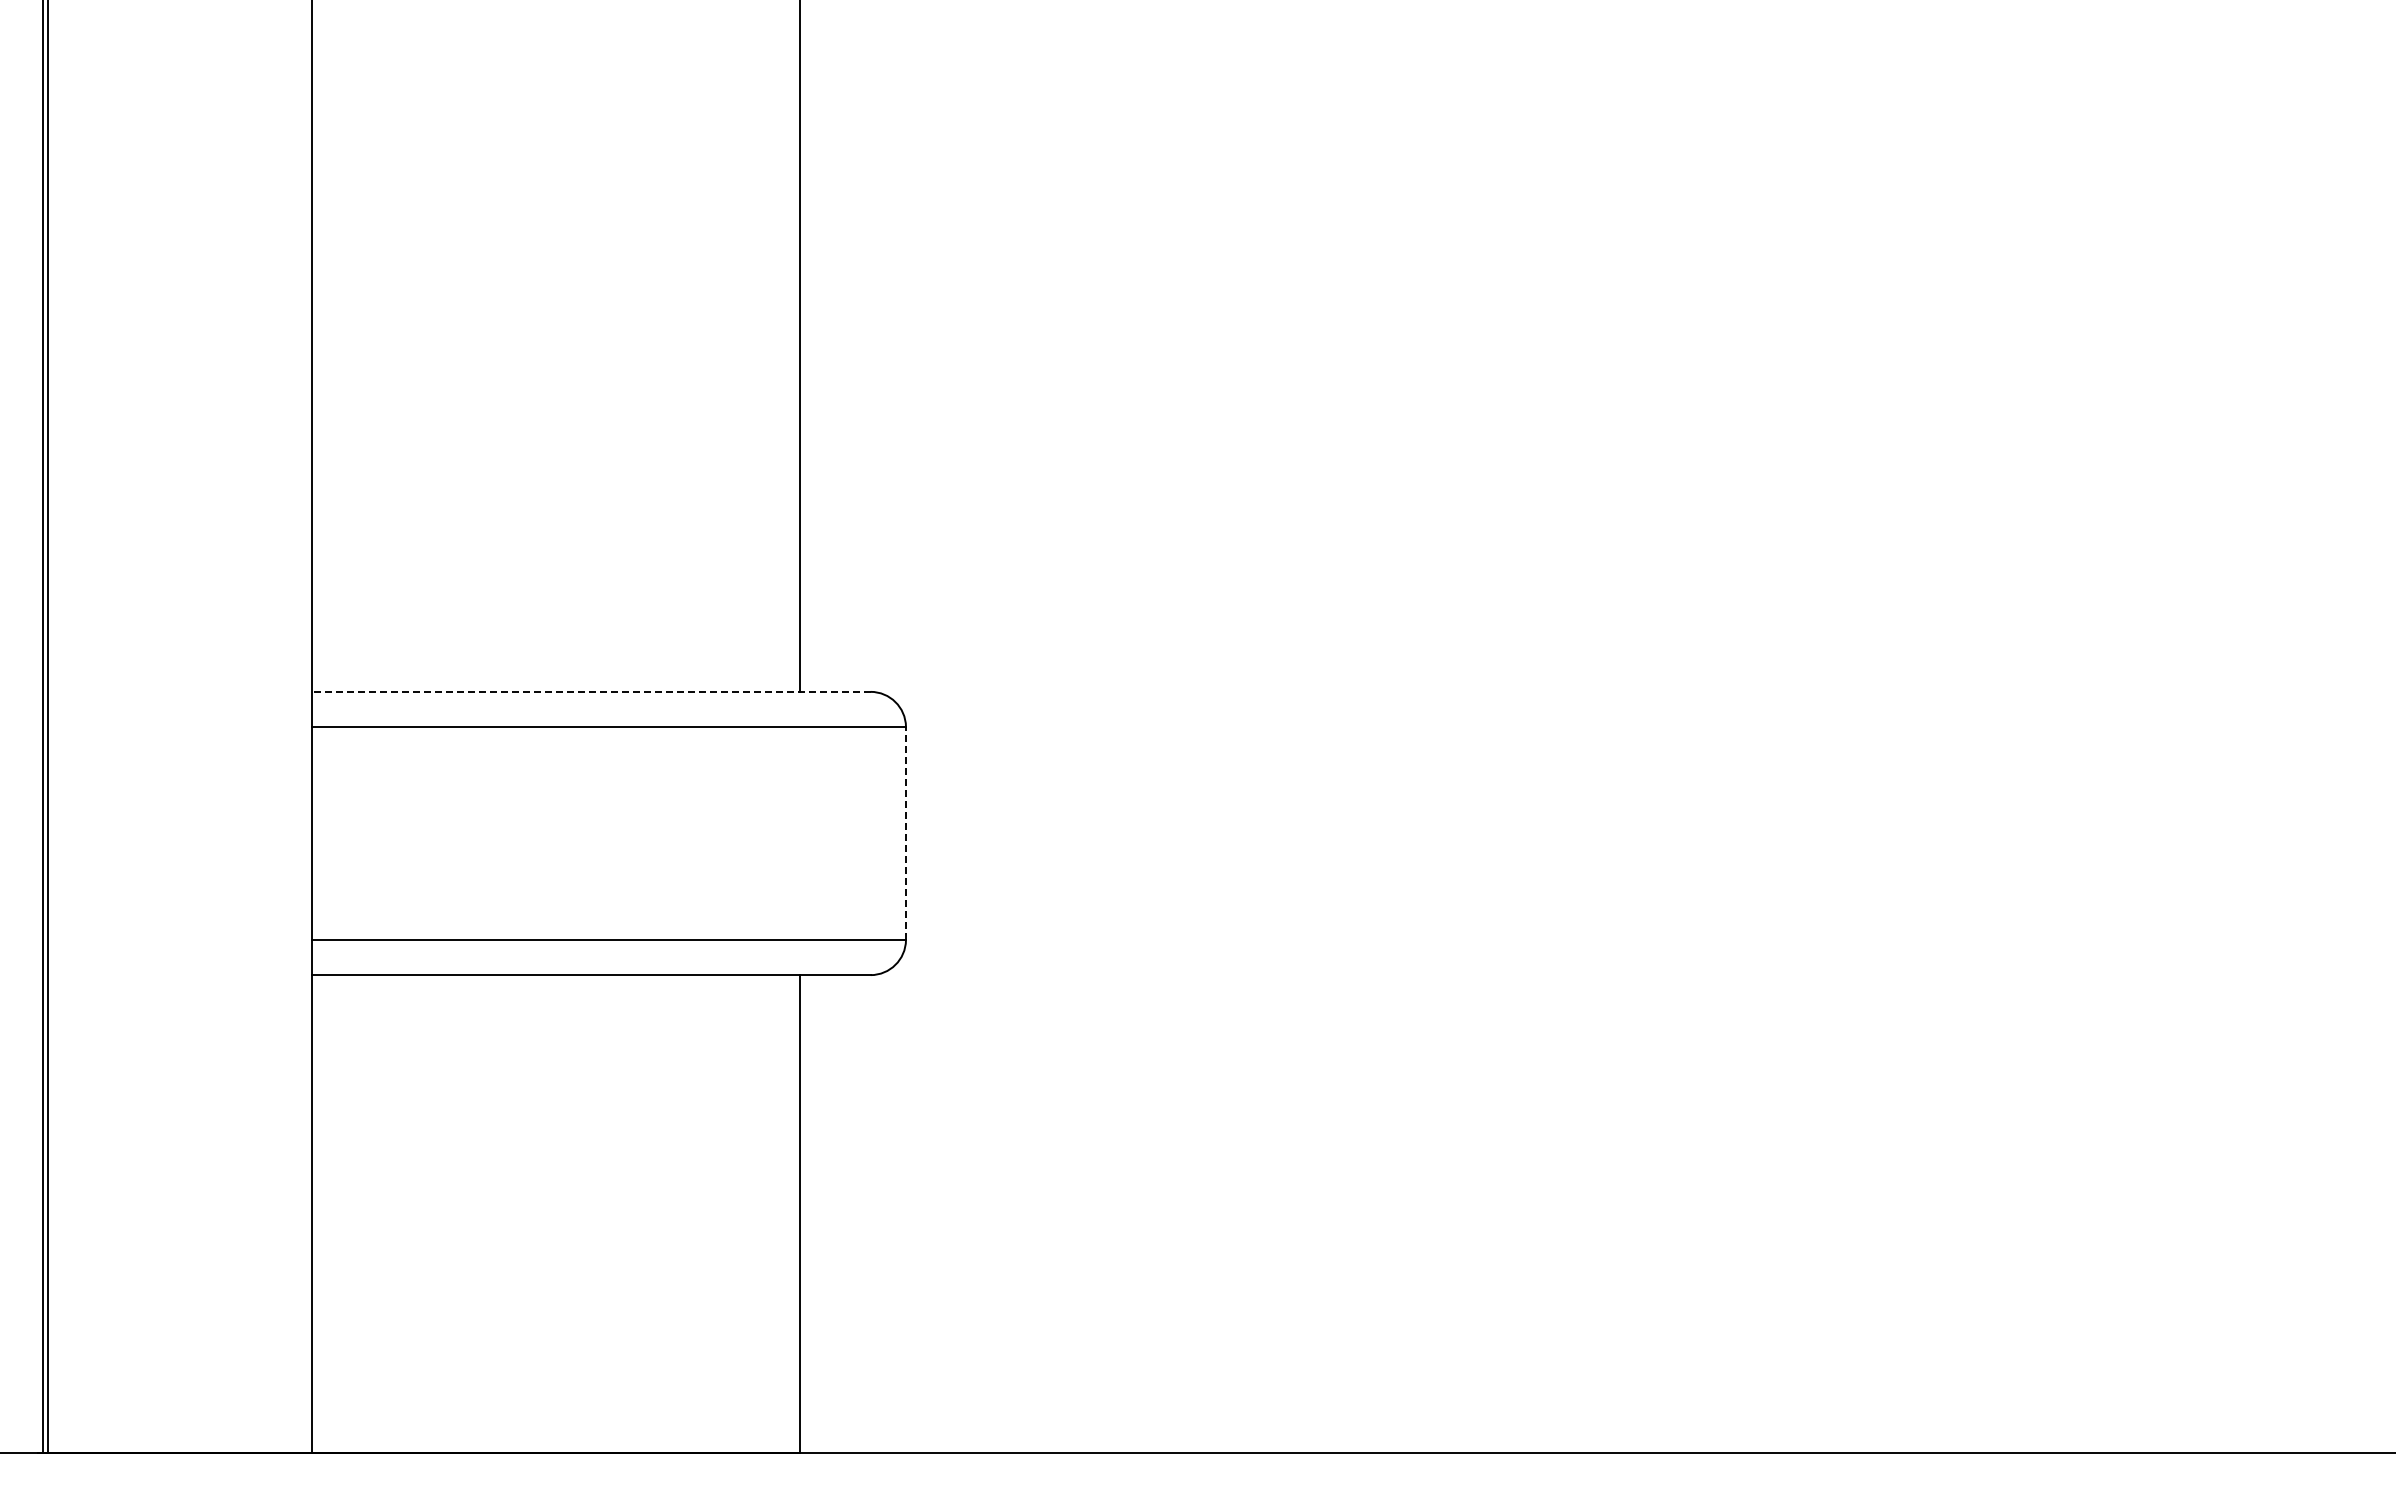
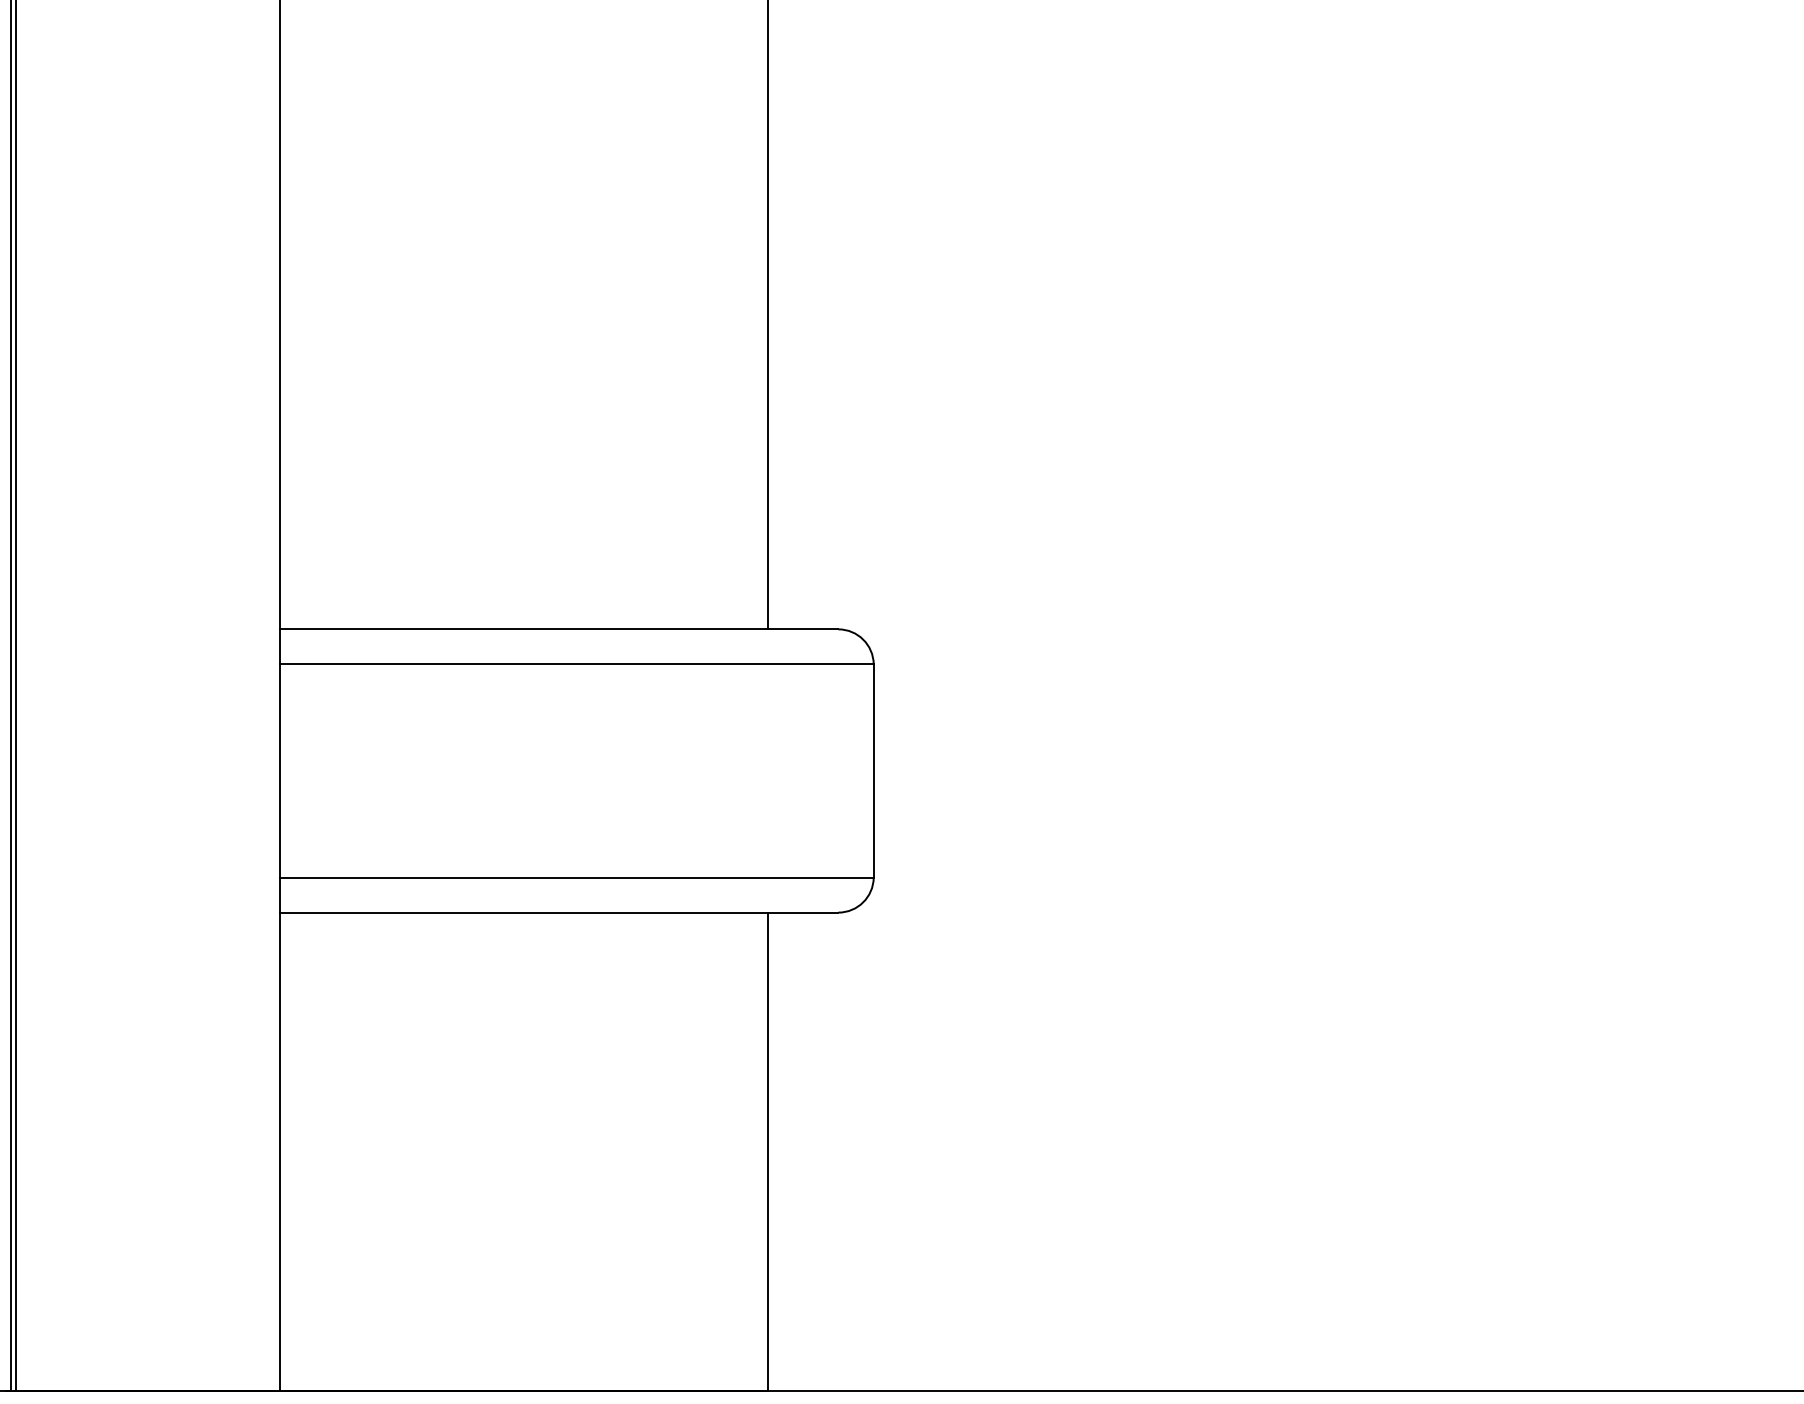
line: (590, 691) -> (558, 628), dashed -> solid
line: (905, 833) -> (873, 770), dashed -> solid

